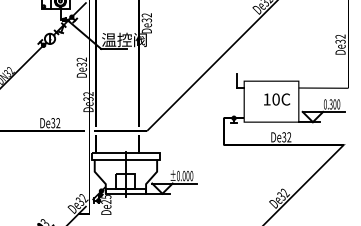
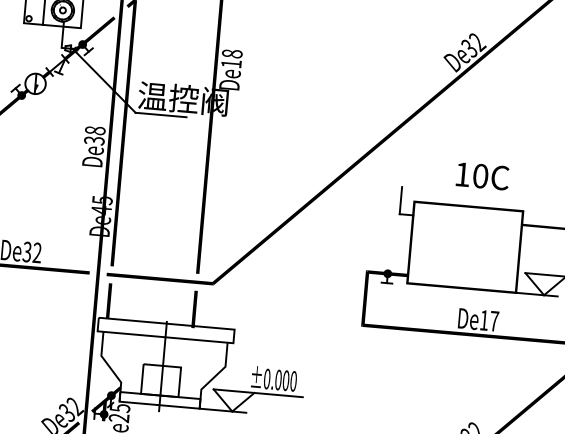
text: (146, 17) -> (231, 58), De32 -> De18
text: (82, 59) -> (96, 130), De32 -> De38
text: (88, 96) -> (102, 205), De32 -> De45
text: (277, 99) -> (483, 176), moved
text: (286, 137) -> (488, 321), De32 -> De17

